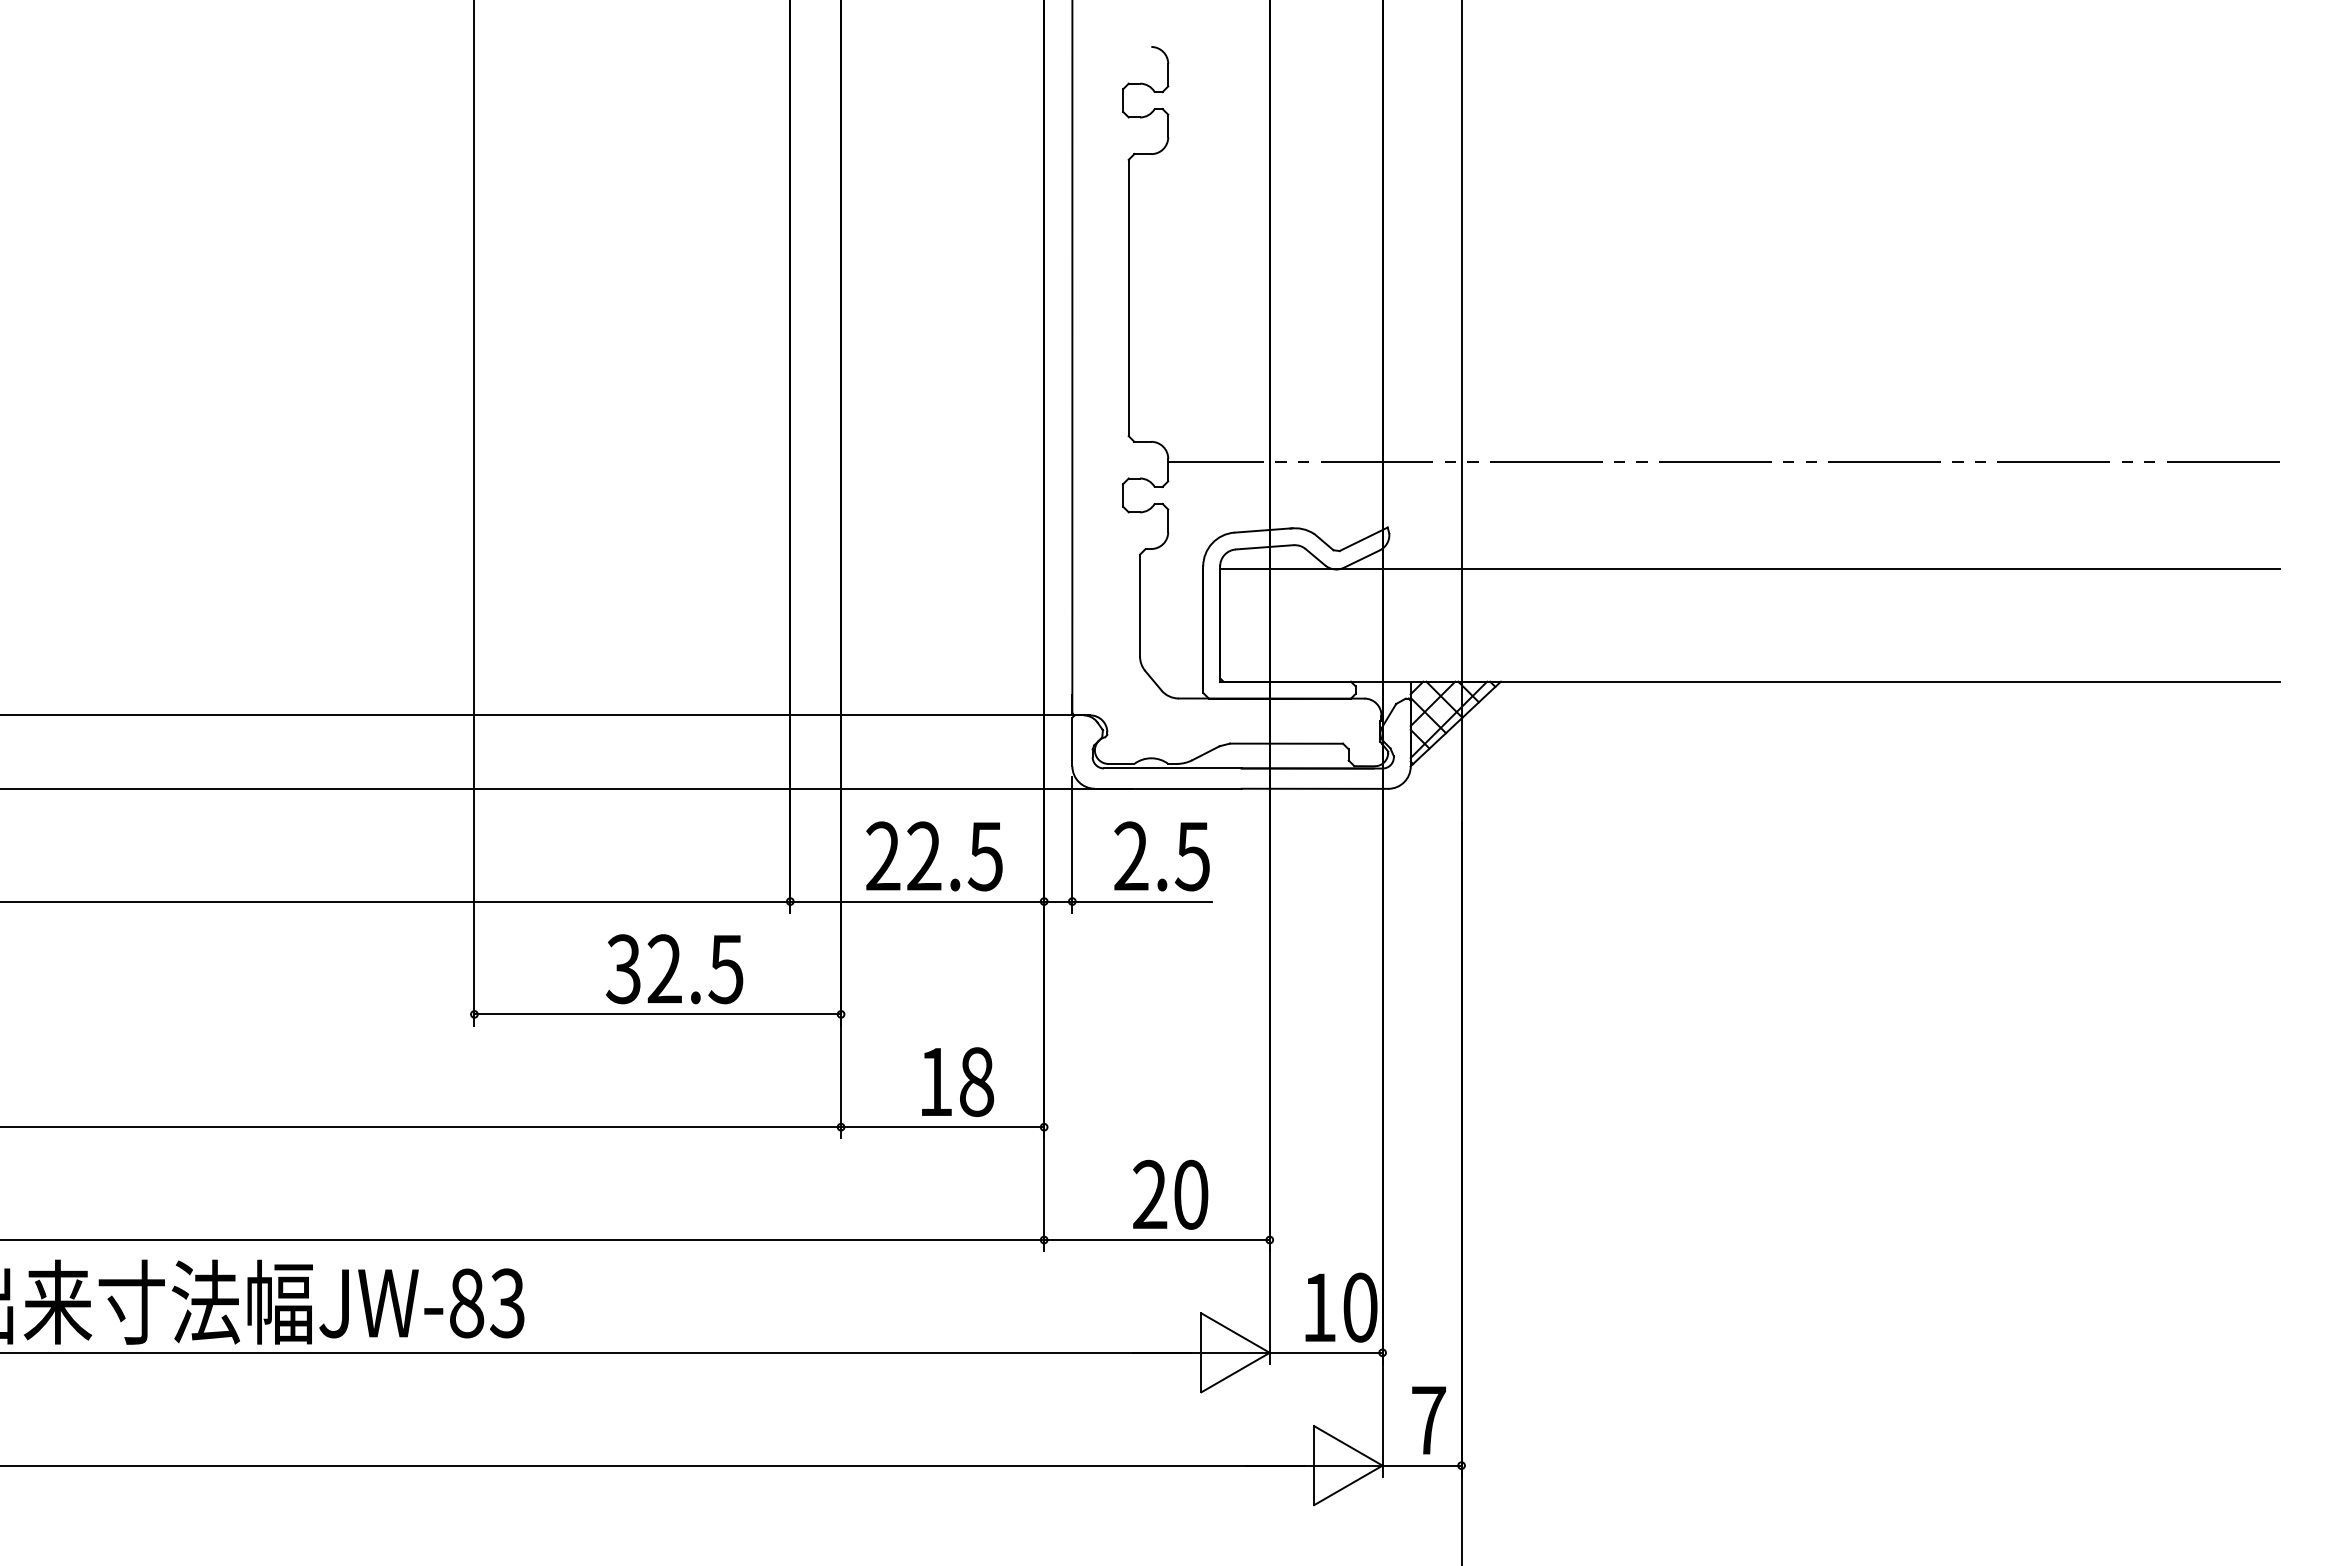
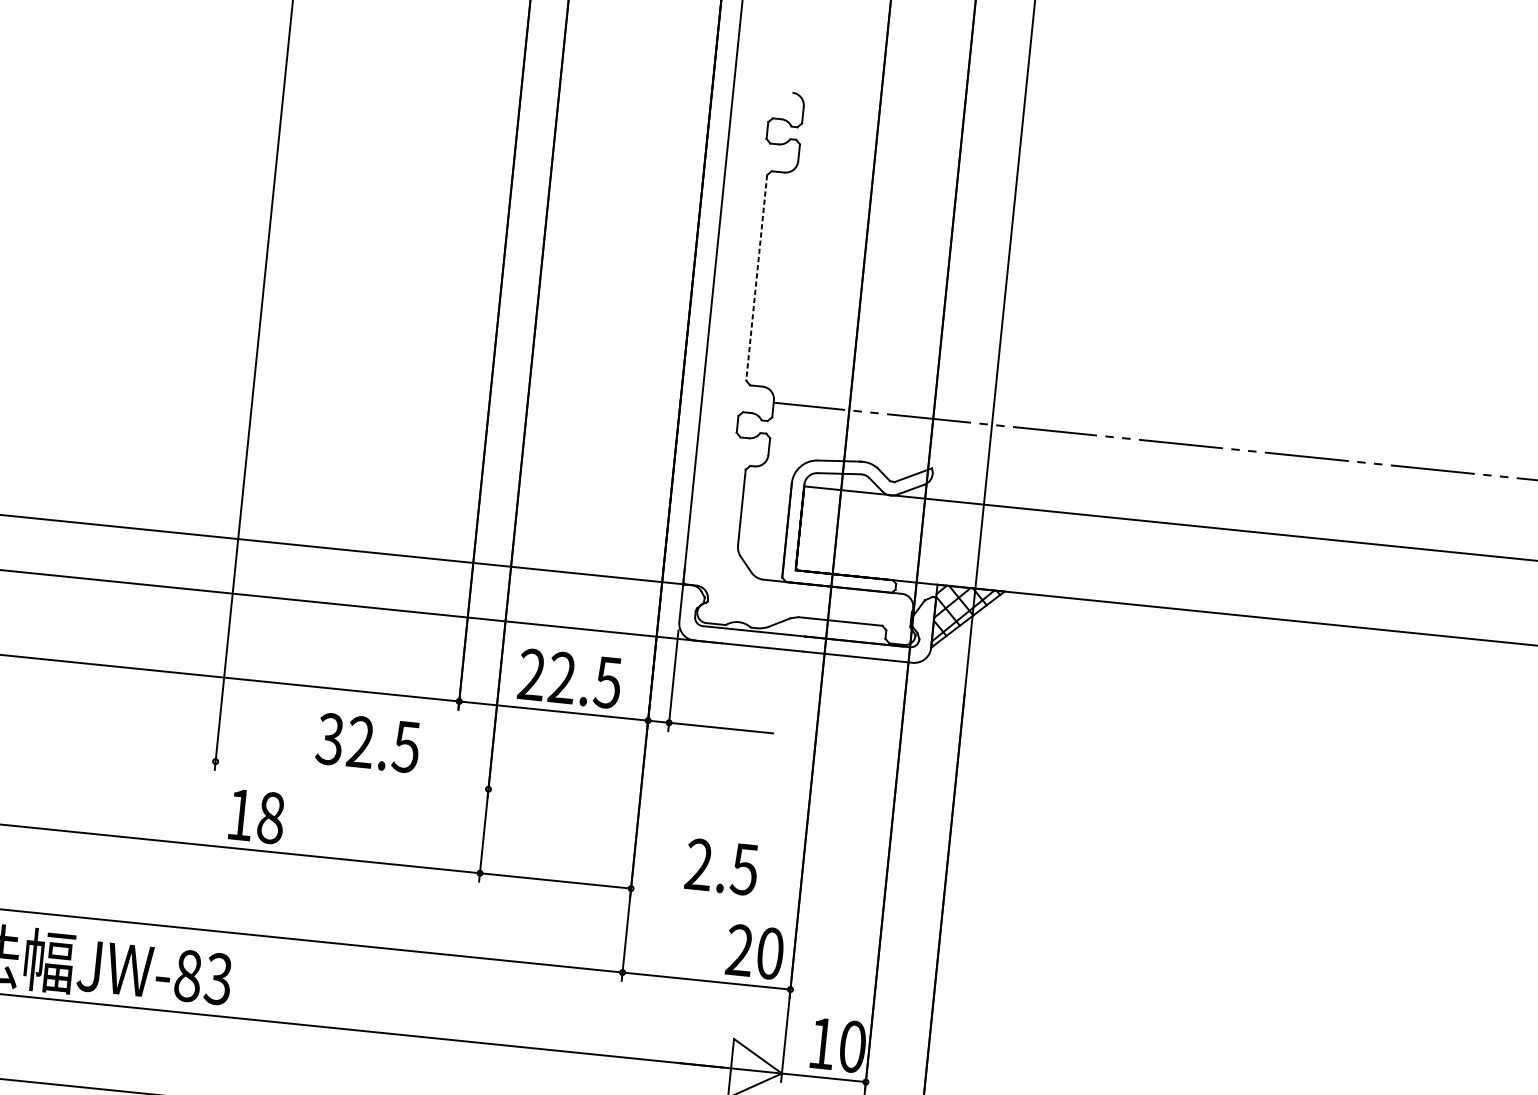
line: (1128, 298) -> (756, 278), solid -> dashed
text: (1161, 856) -> (721, 867), moved
line: (657, 1014) -> (351, 775), removed
text: (958, 1081) -> (257, 816), moved
text: (1170, 1194) -> (754, 951), moved

